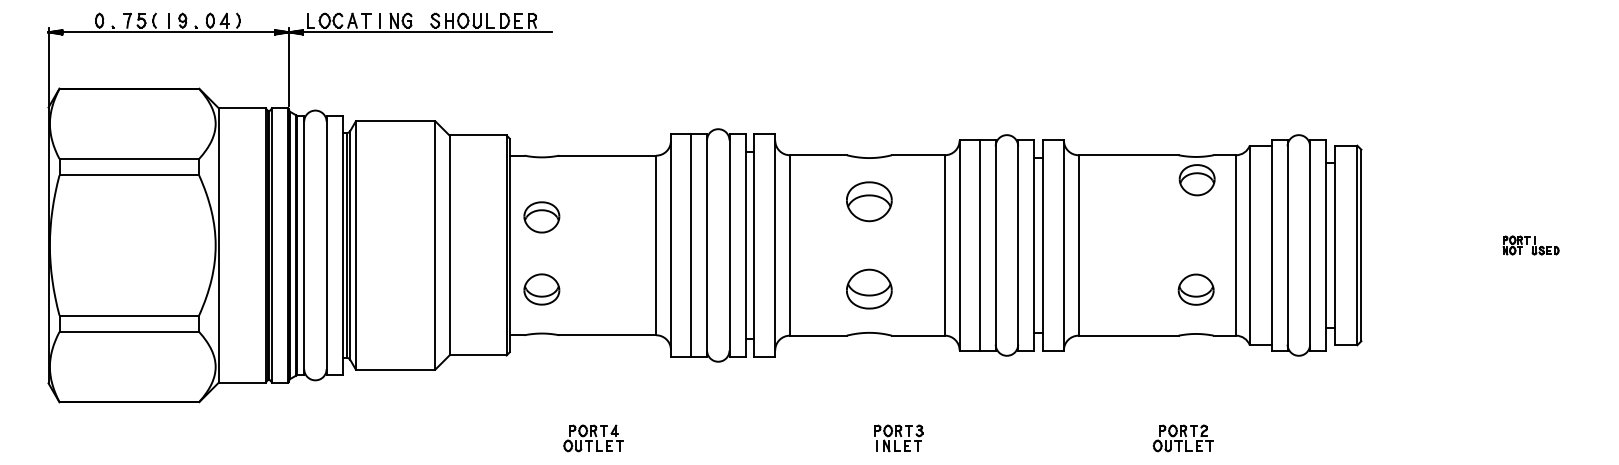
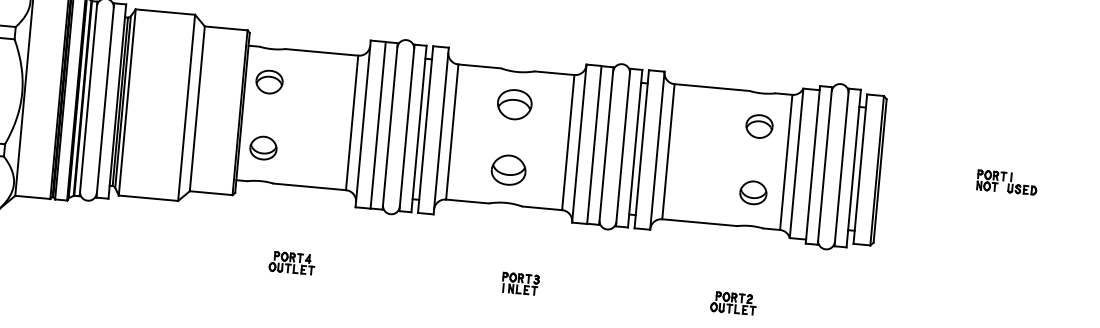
part: (1196, 180) -> (758, 126), moved
part: (541, 217) -> (269, 82), moved
part: (1530, 245) -> (1006, 182), size x1.43

